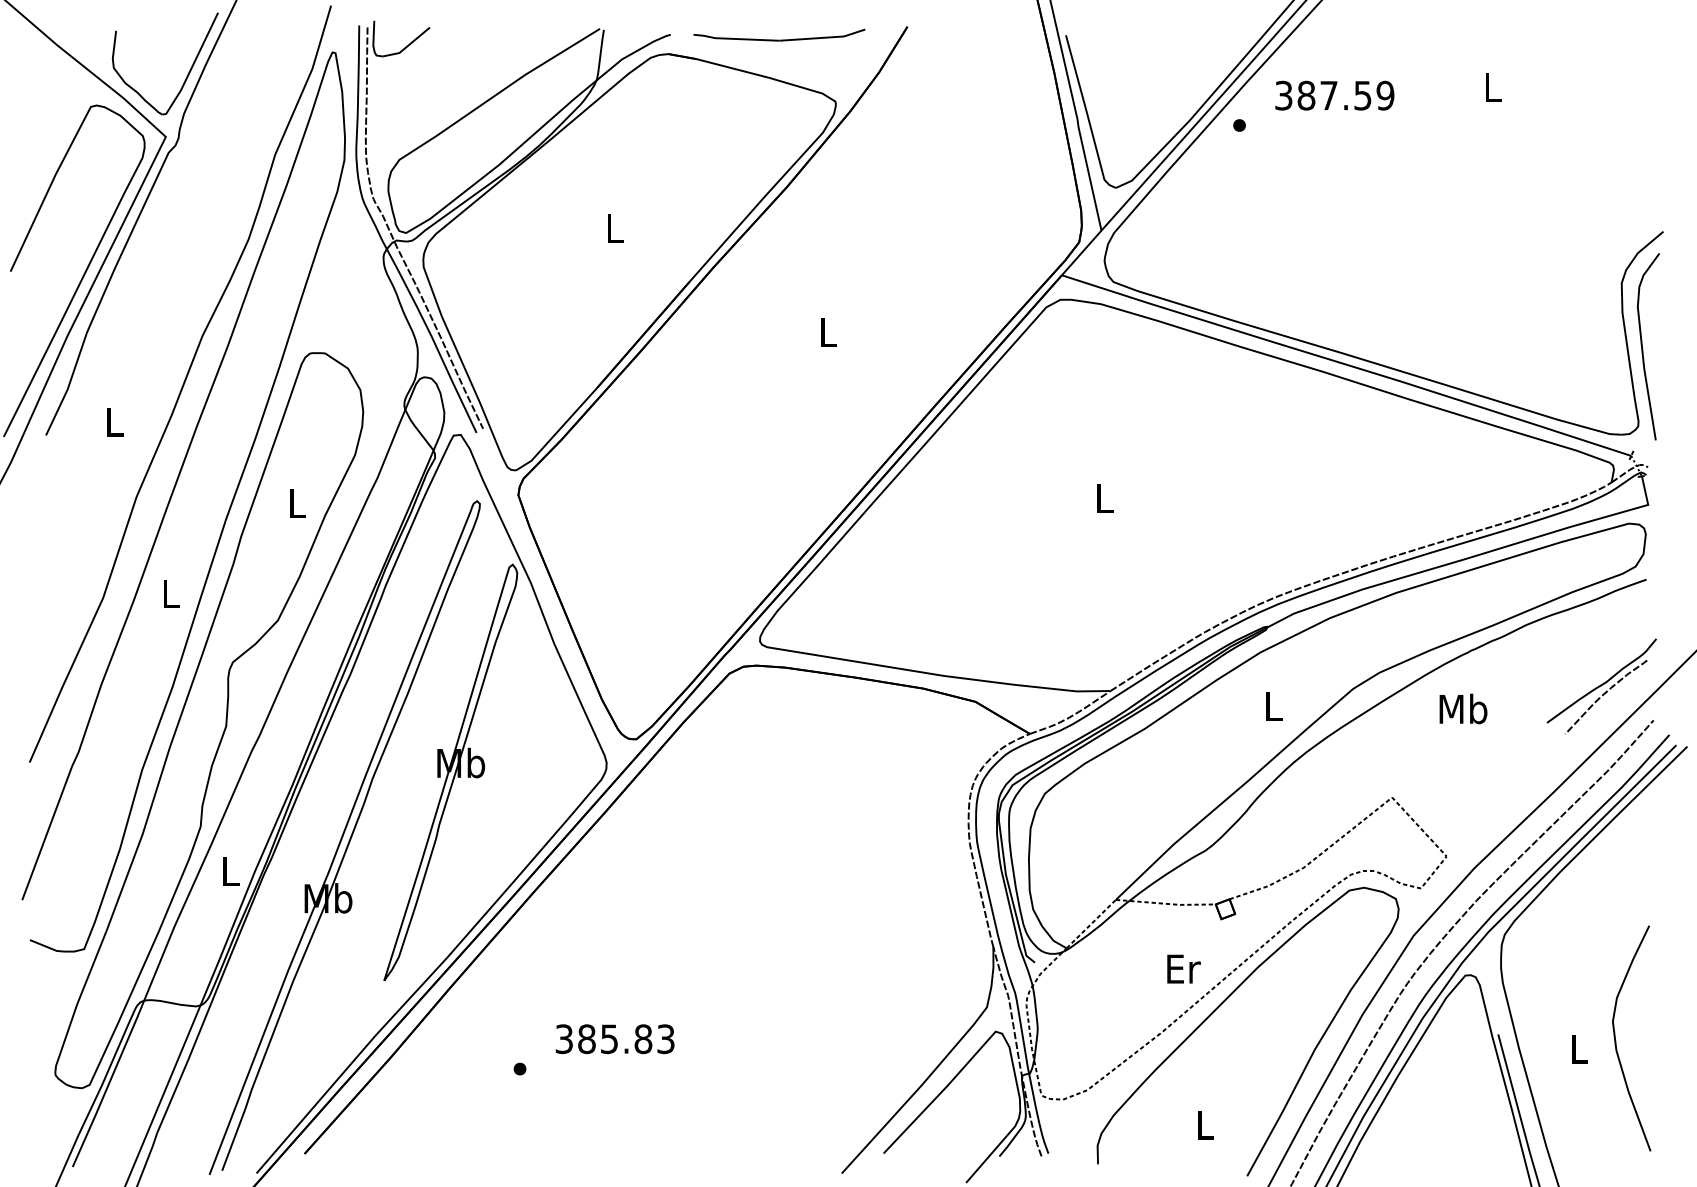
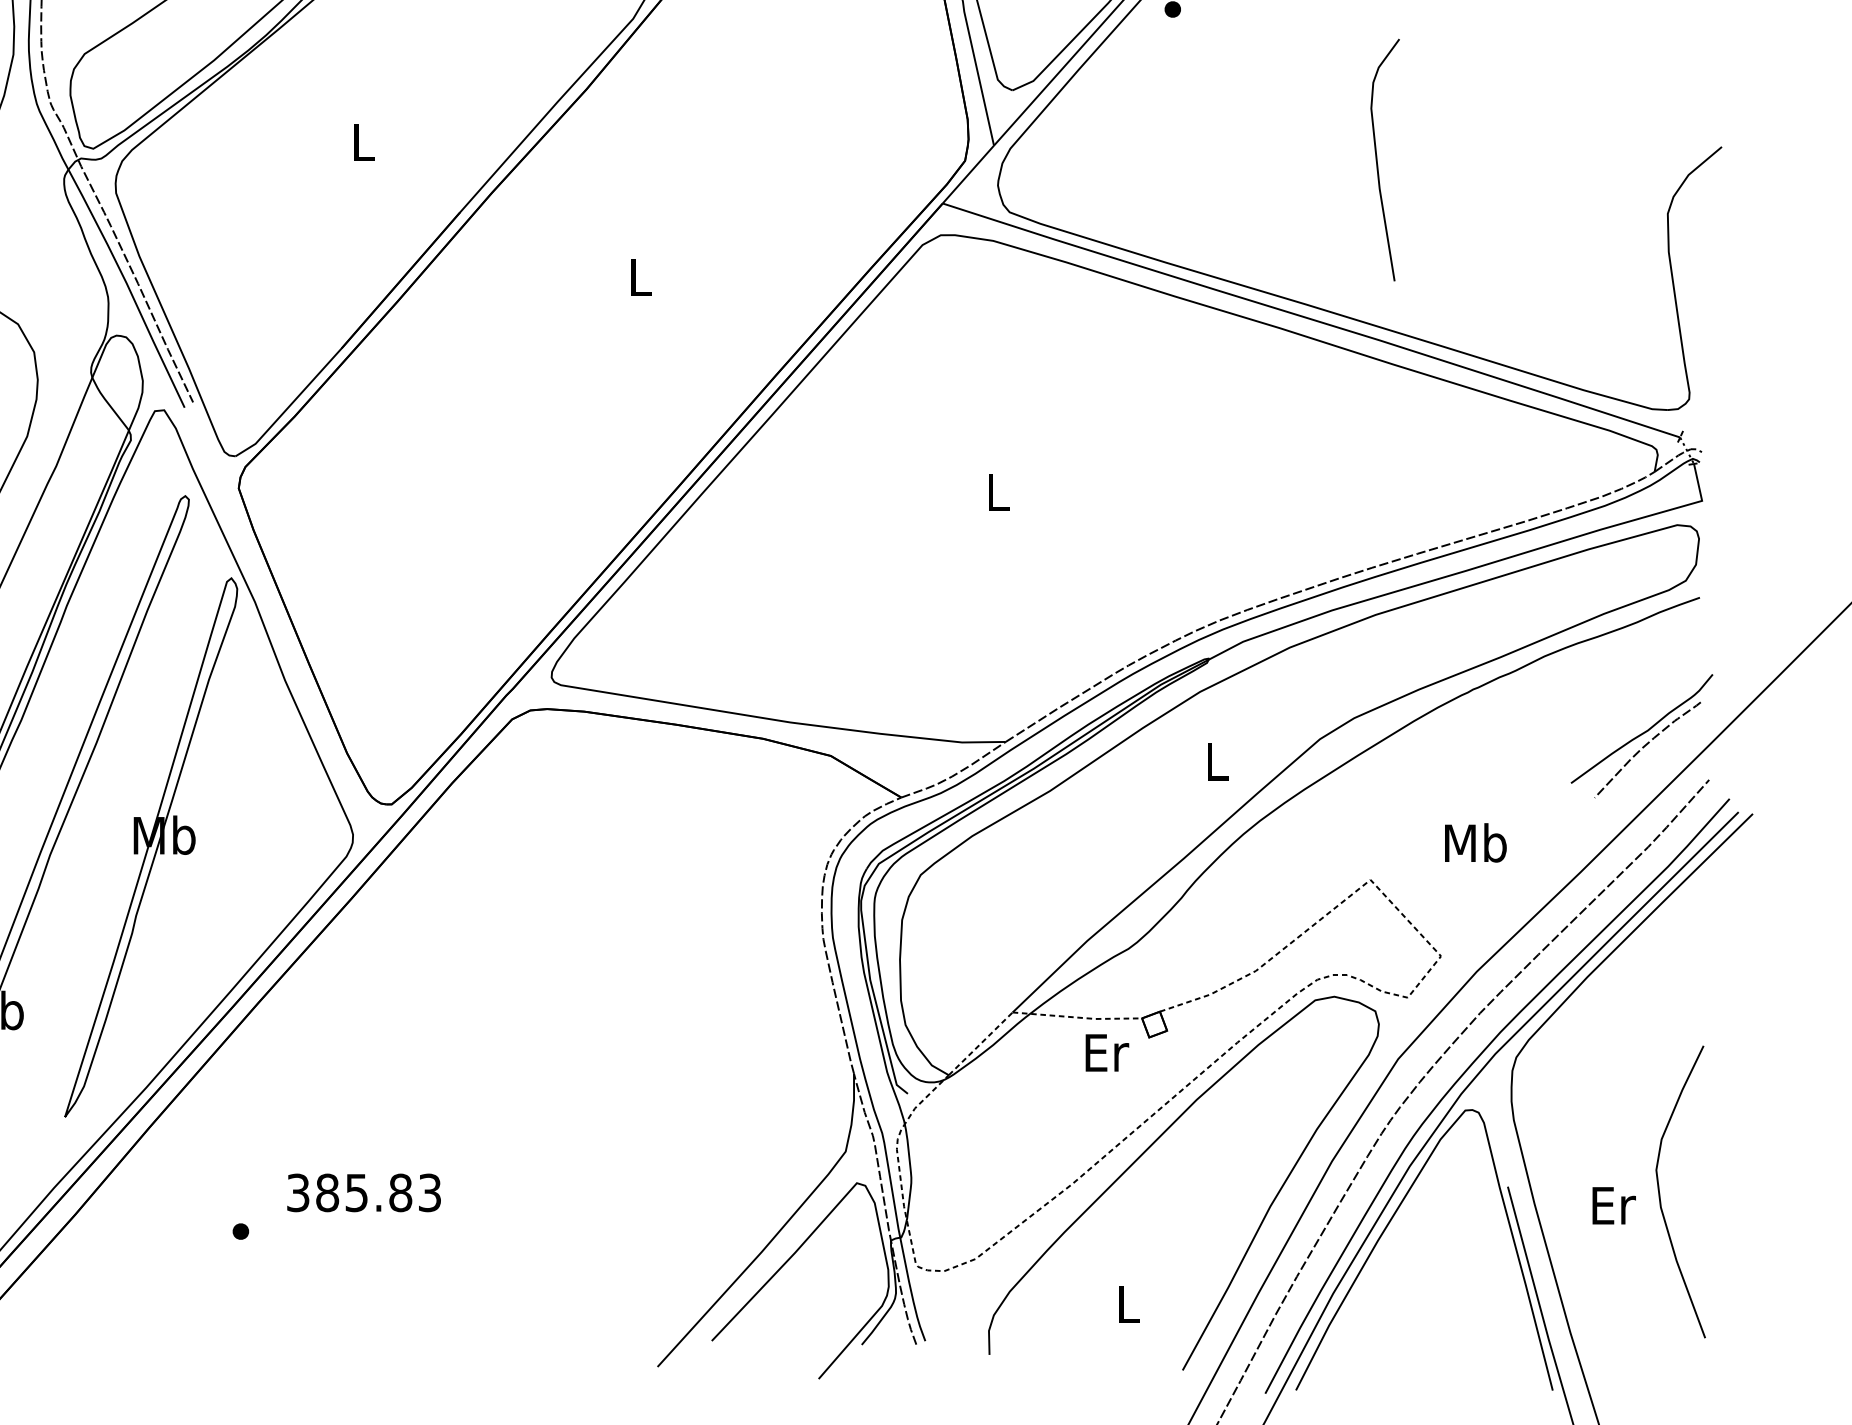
curve: (1643, 349) -> (1378, 163), moved
text: (1463, 708) -> (1475, 842), moved
text: (1183, 968) -> (1106, 1052), moved
text: (1580, 1048) -> (1614, 1204), L -> Er

